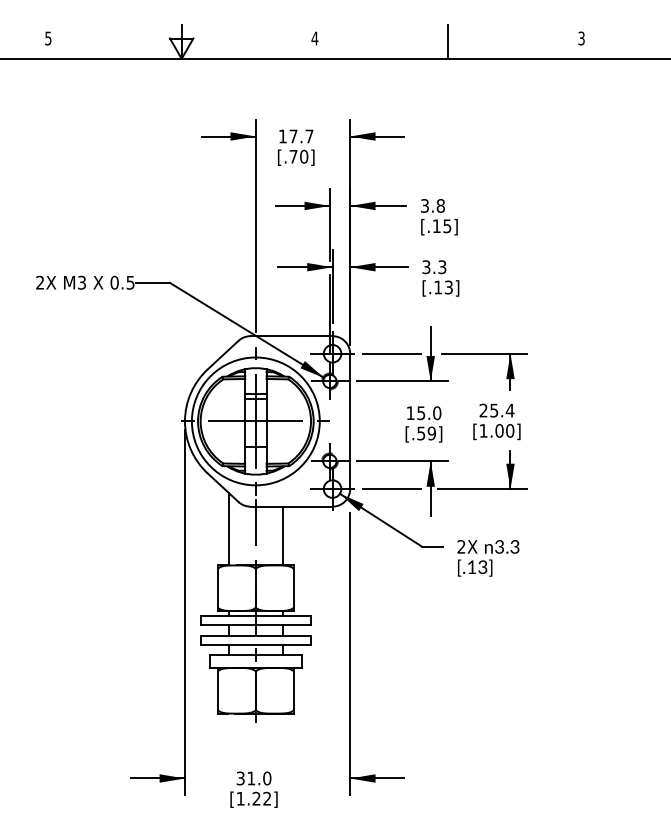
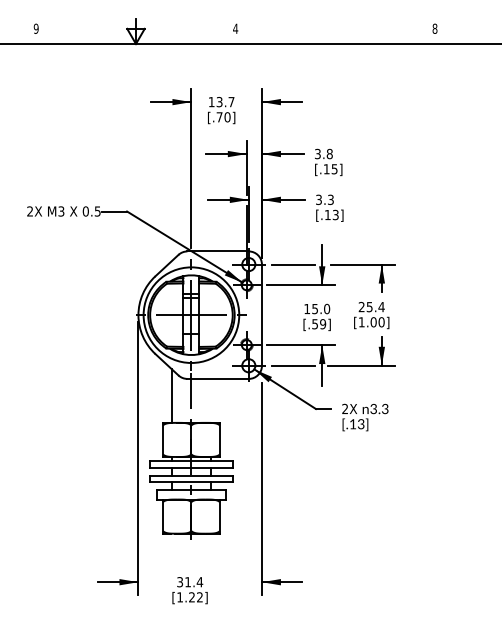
text: (48, 37) -> (36, 28), 5 -> 9
text: (581, 38) -> (434, 28), 3 -> 8
line: (448, 41) -> (335, 31), removed
text: (293, 136) -> (219, 102), 17.7 -> 13.7
line: (282, 535) -> (211, 400), removed
text: (266, 778) -> (199, 582), 31.0 -> 31.4

